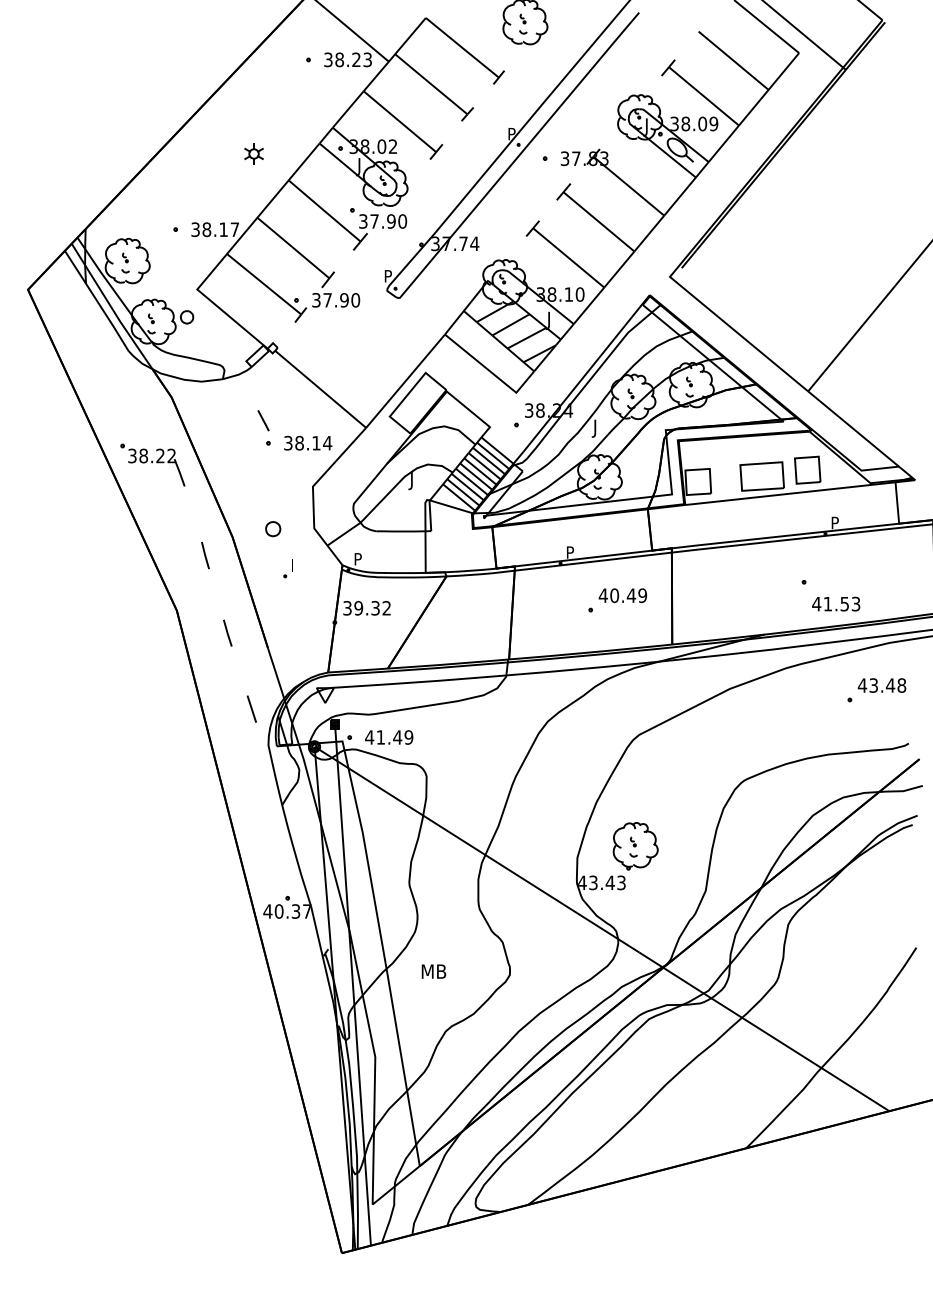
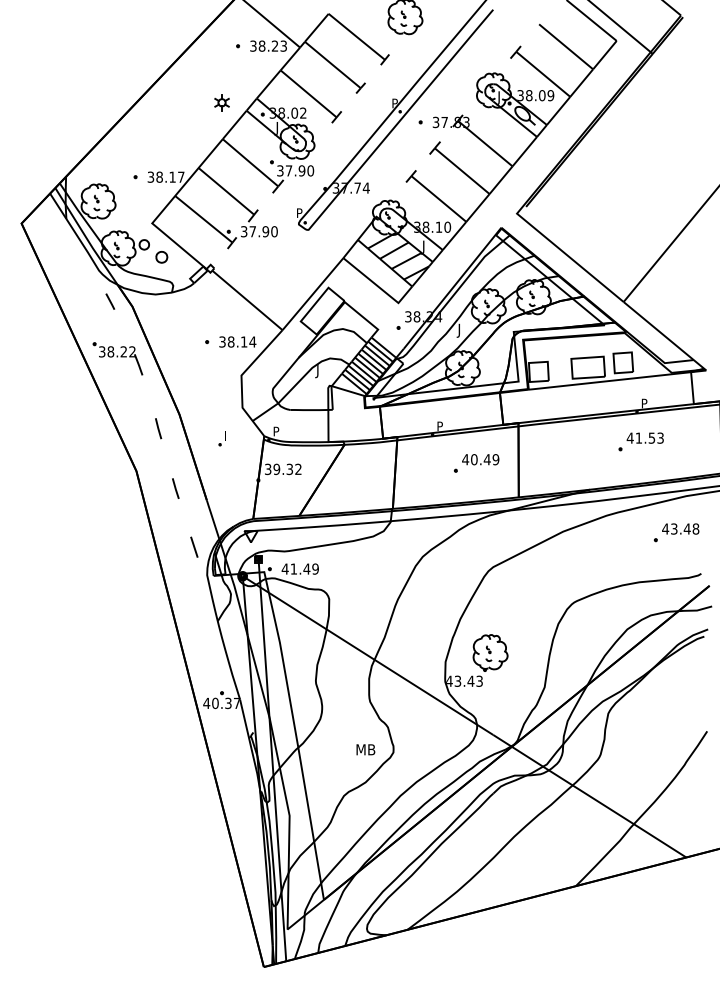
part: (253, 153) -> (221, 102), moved
line: (263, 420) -> (110, 301), moved
part: (272, 529) -> (161, 257), moved
text: (835, 603) -> (644, 437), moved
text: (433, 971) -> (365, 749), moved

